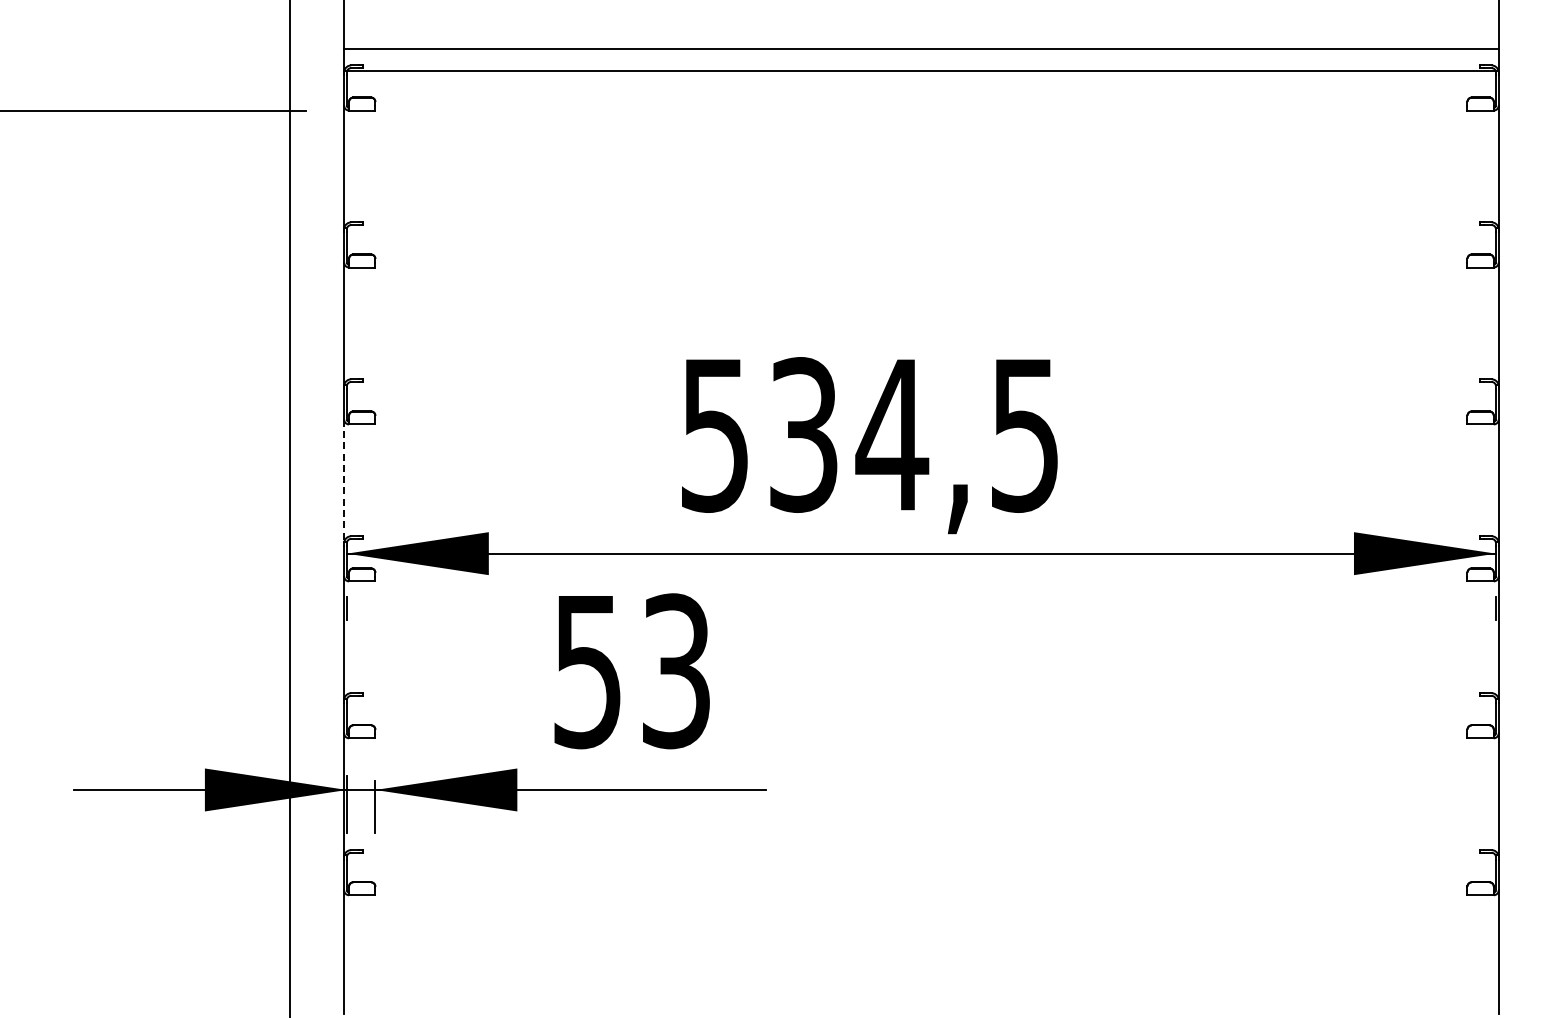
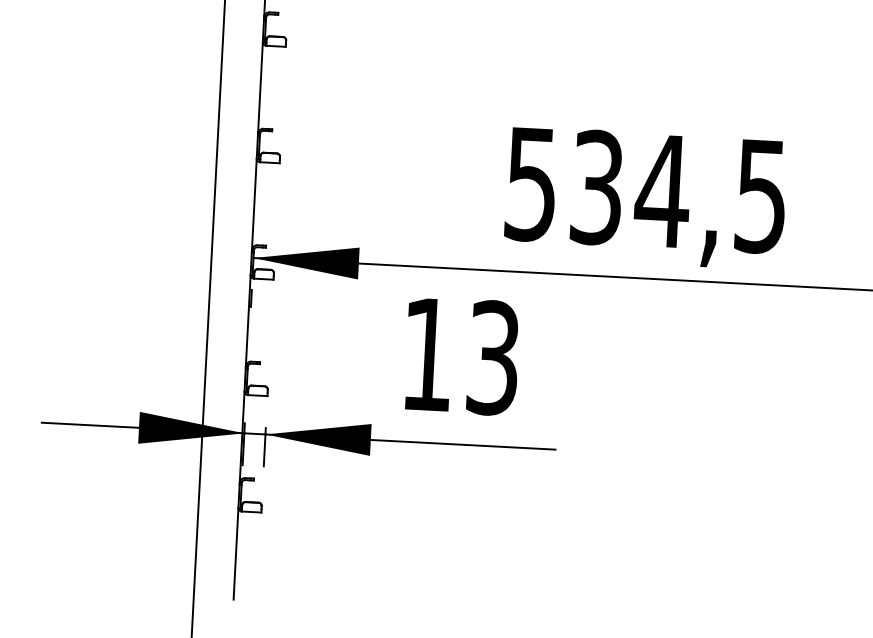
line: (344, 481) -> (254, 204), dashed -> solid
text: (587, 672) -> (427, 355), 53 -> 13

